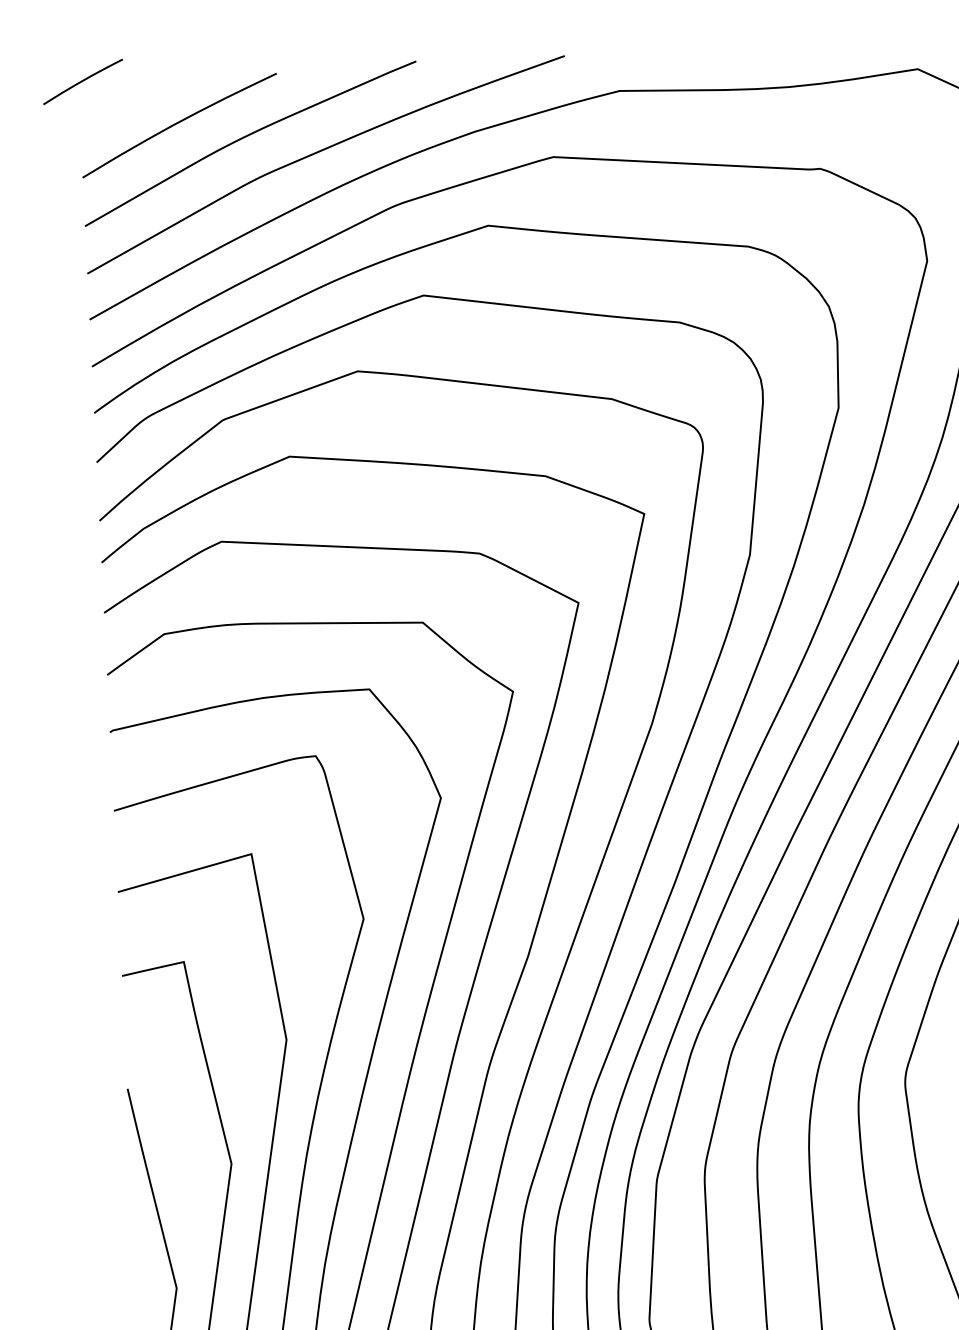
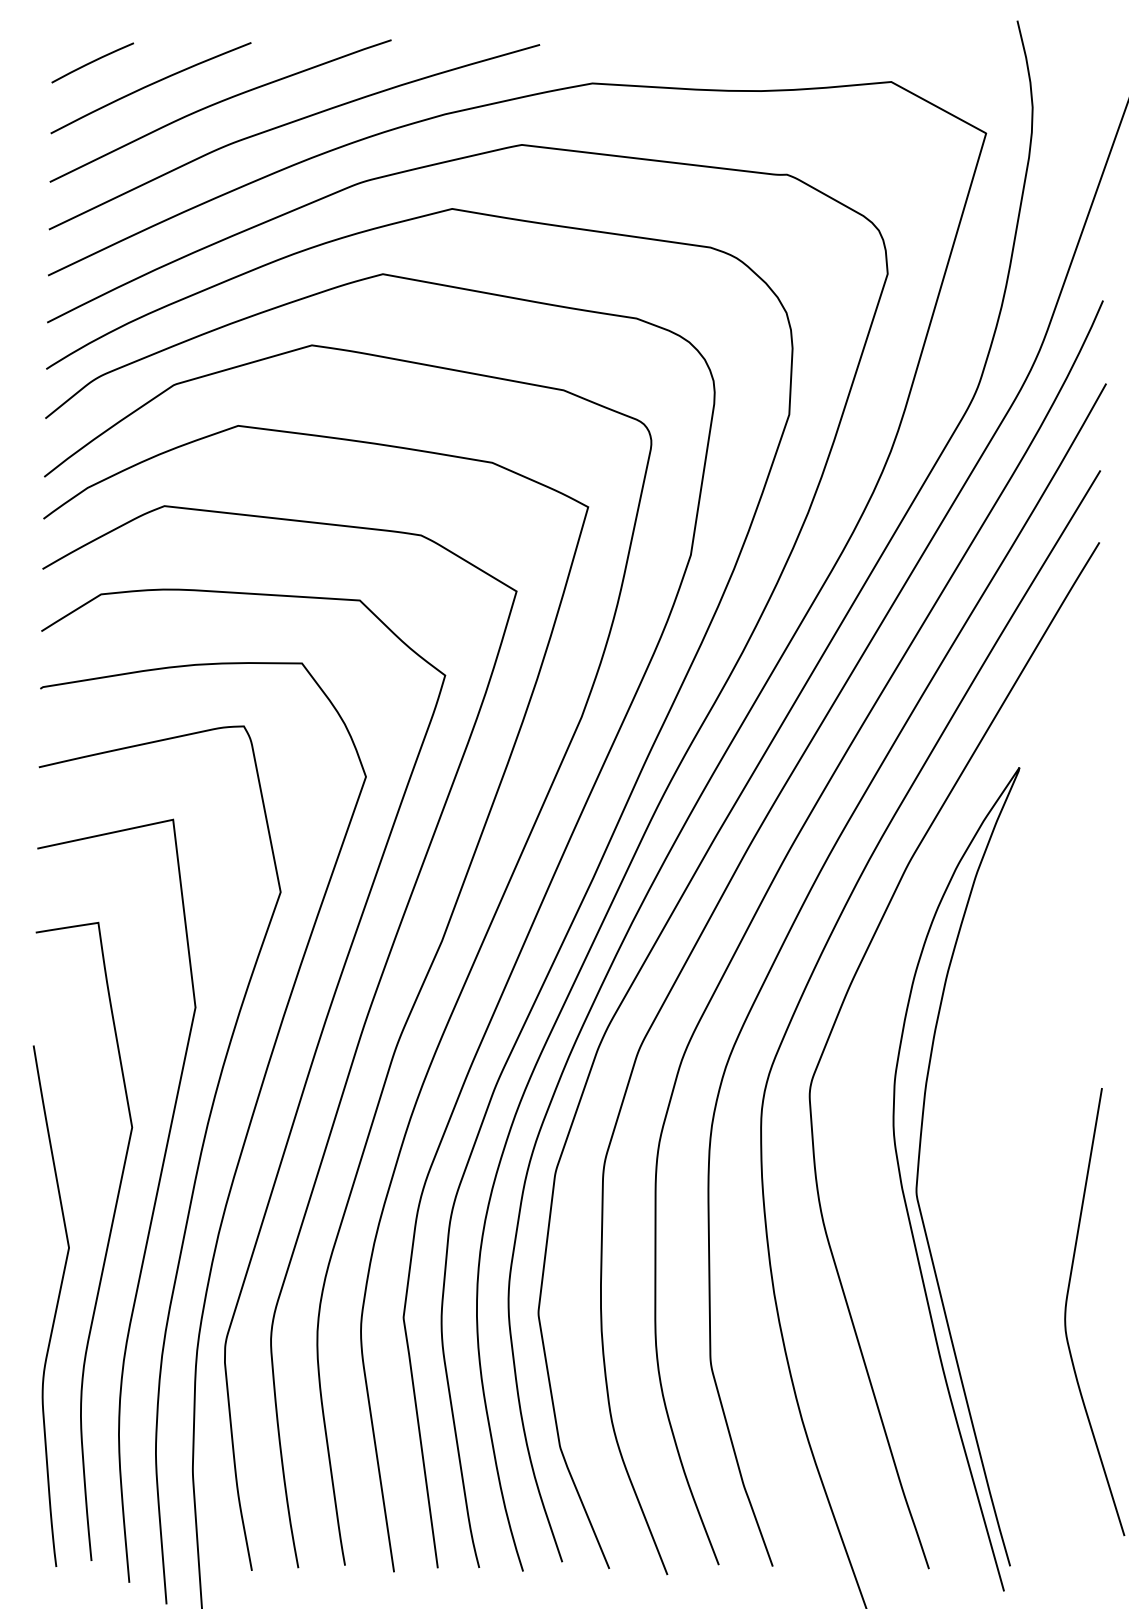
curve: (82, 81) -> (92, 62), moved

